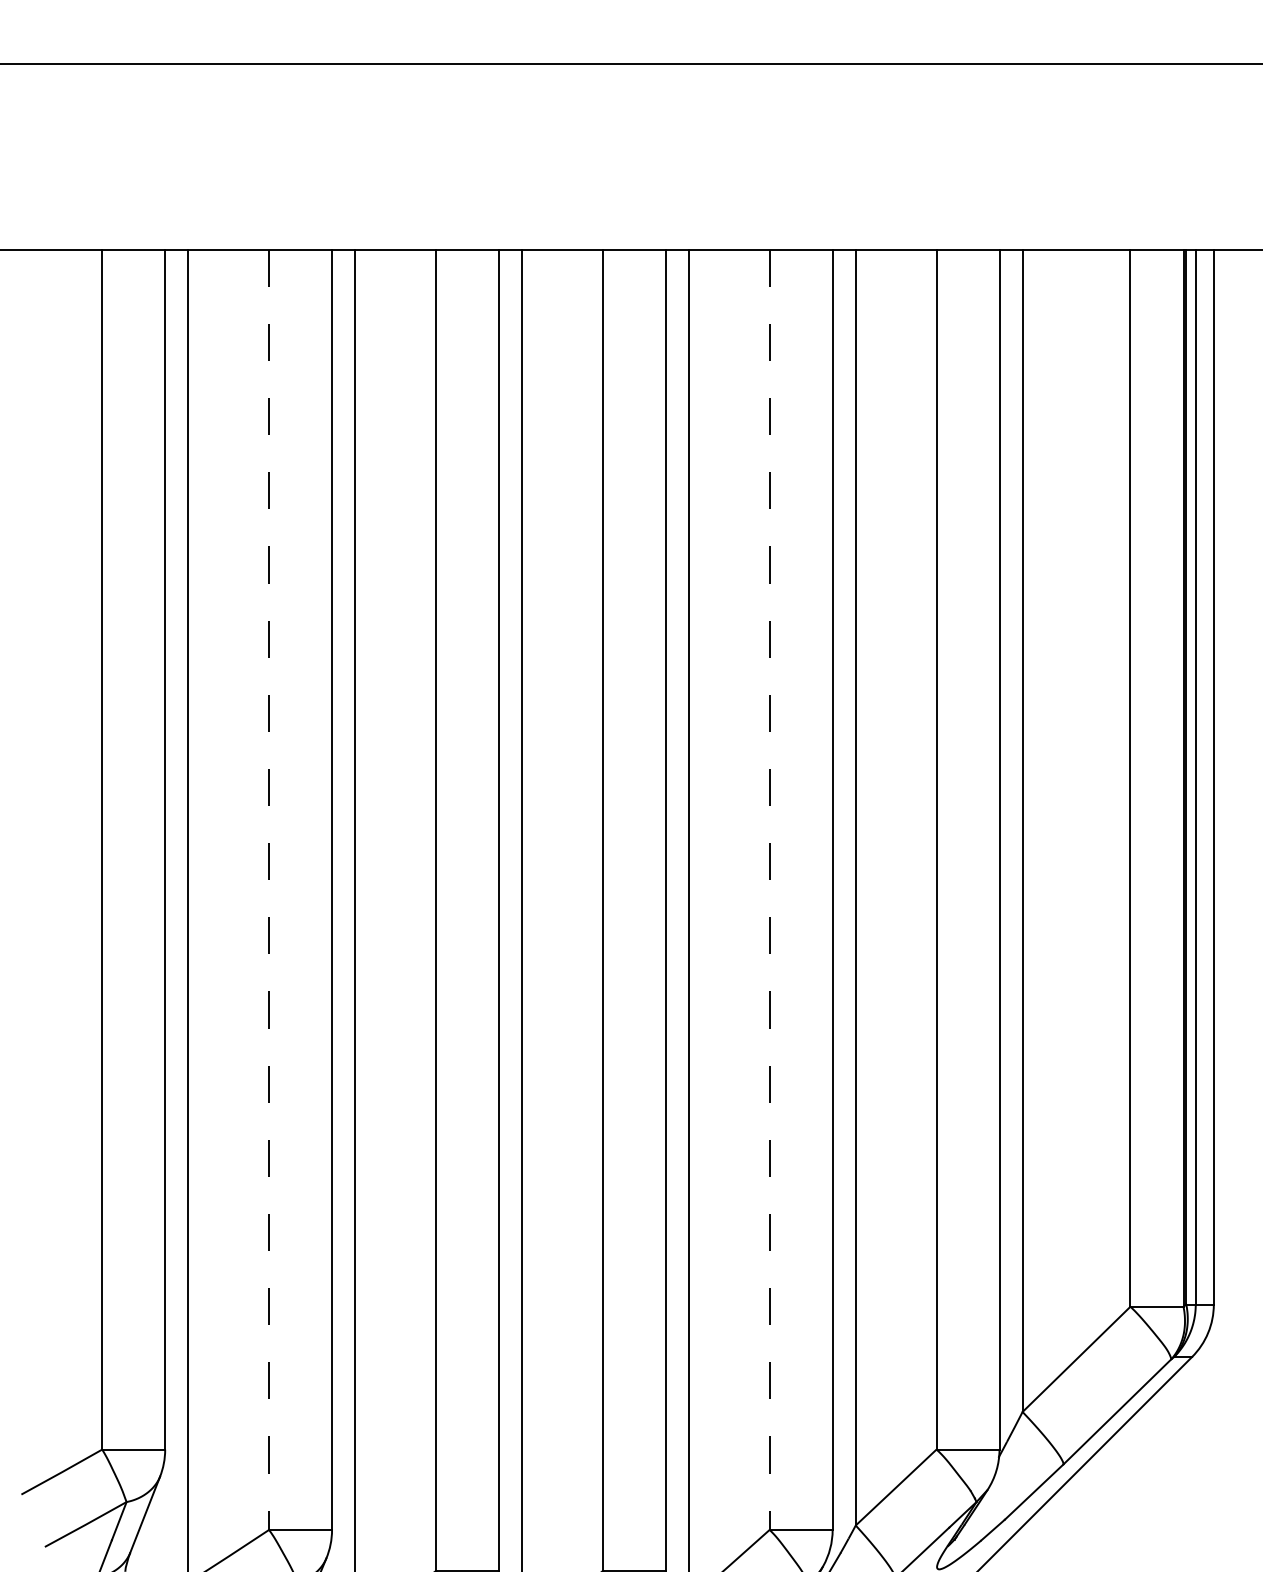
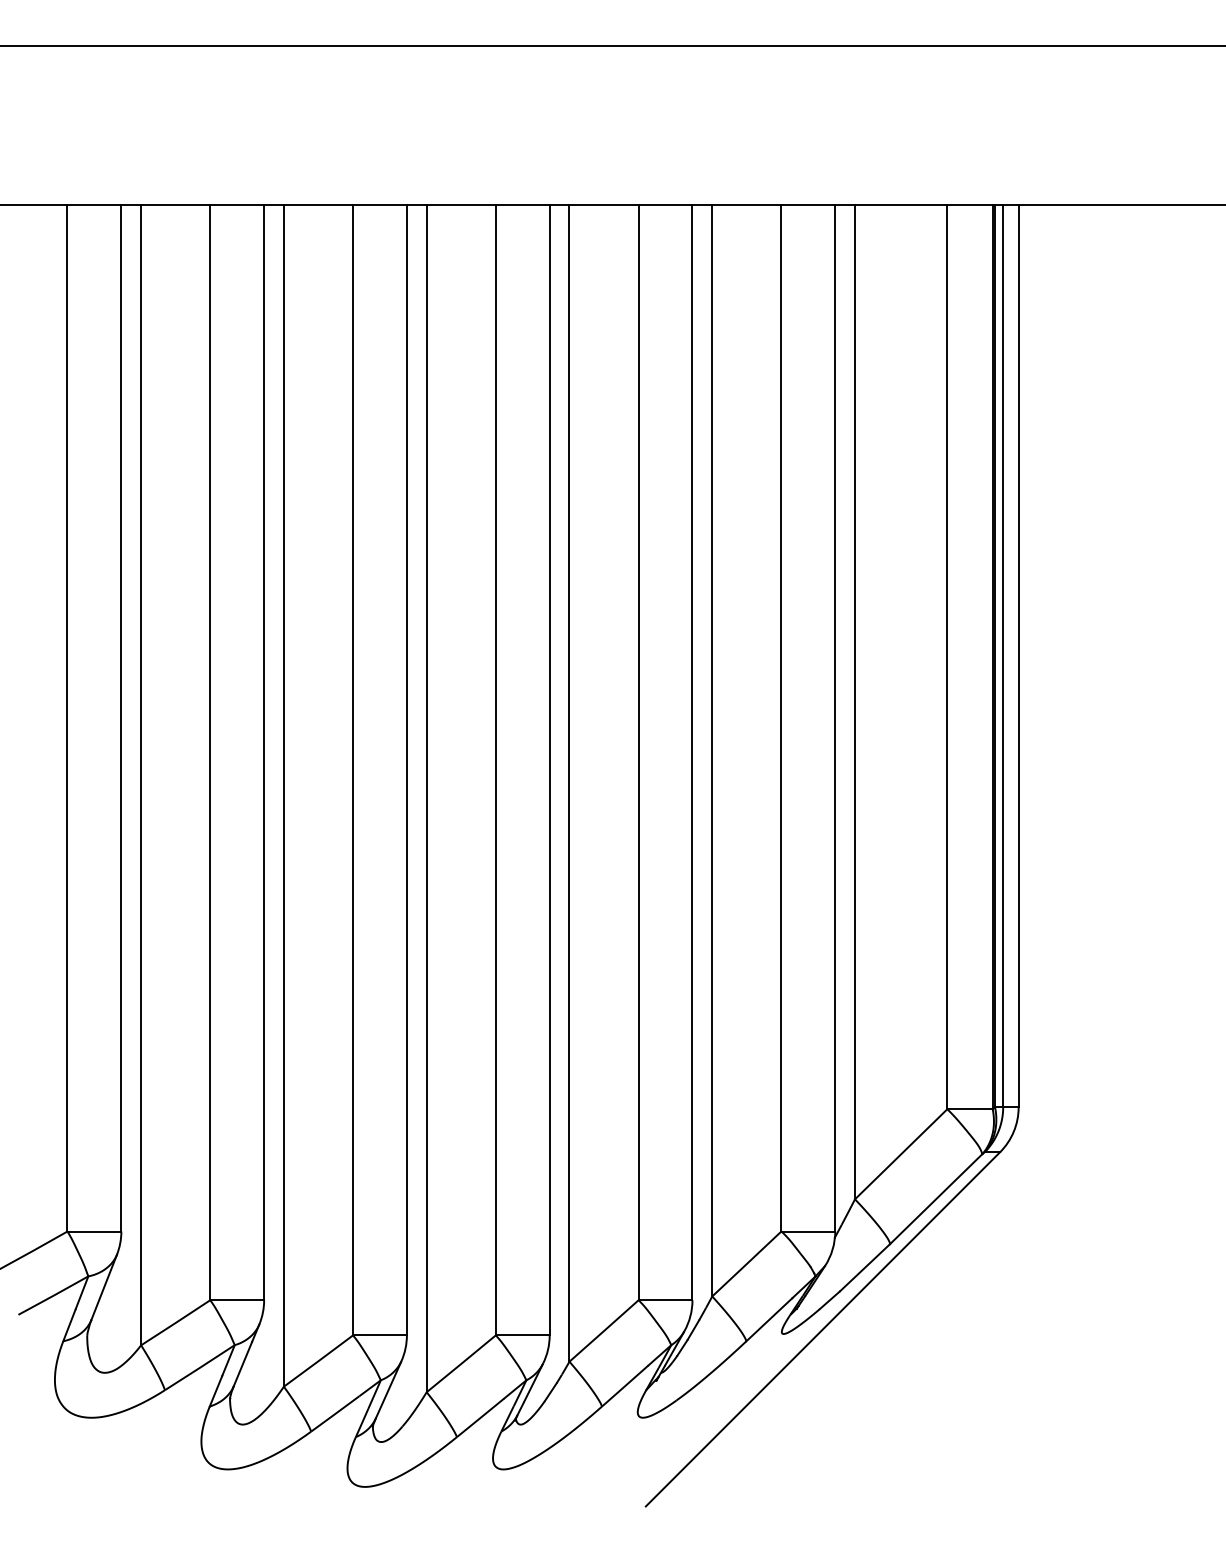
line: (269, 889) -> (210, 752), dashed -> solid
line: (769, 889) -> (638, 752), dashed -> solid

